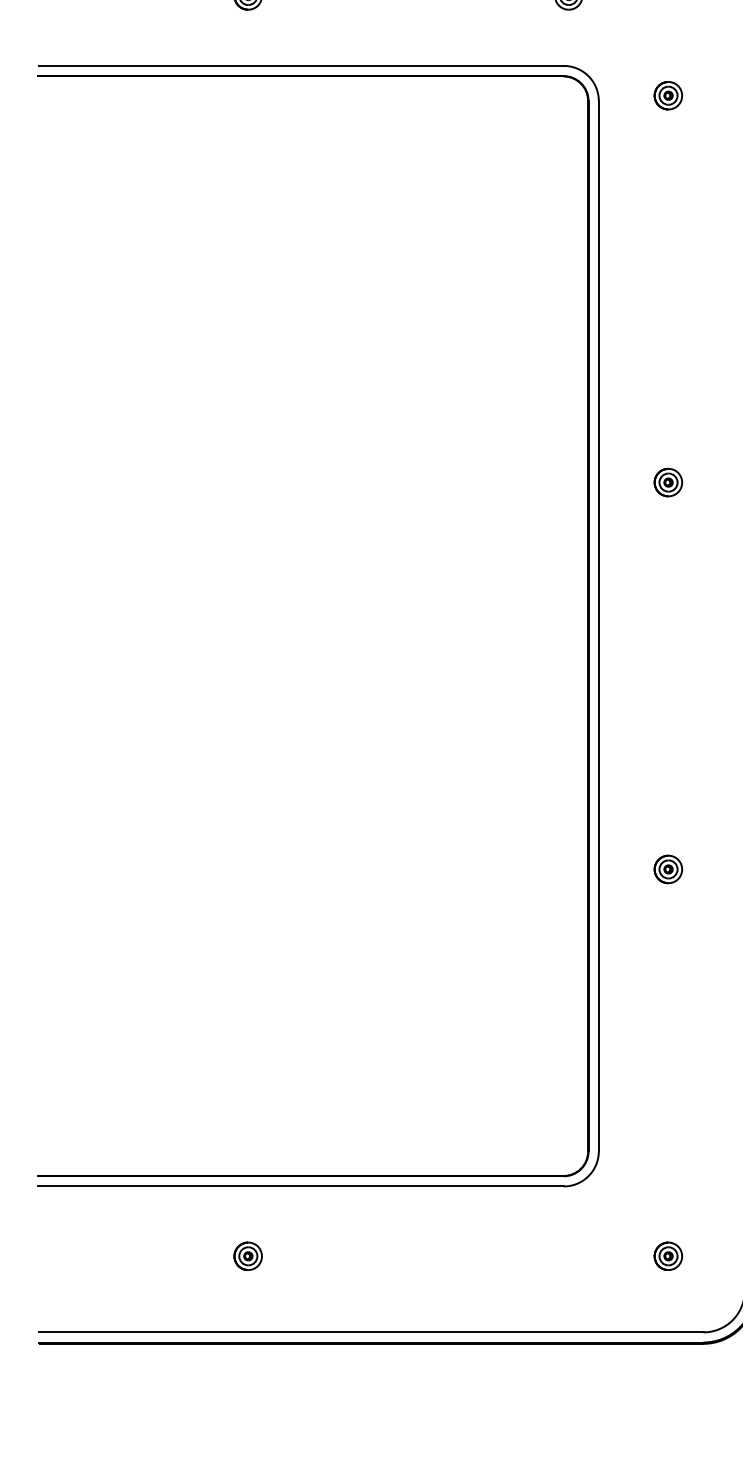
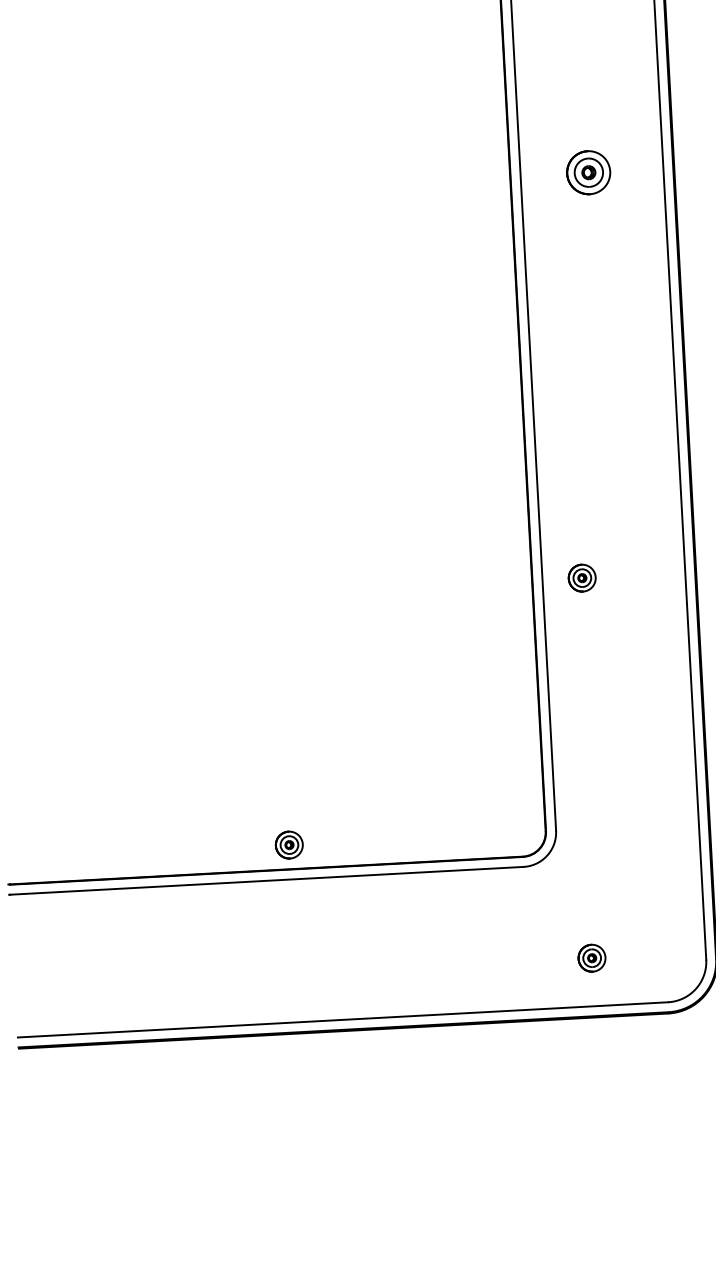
part: (668, 482) -> (588, 172), size x1.6
part: (668, 869) -> (582, 578), moved
part: (247, 1255) -> (288, 844), moved
part: (668, 1255) -> (592, 957), moved

